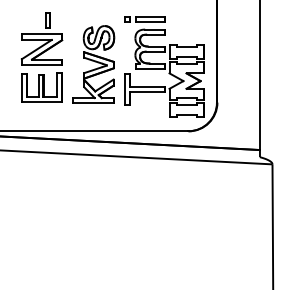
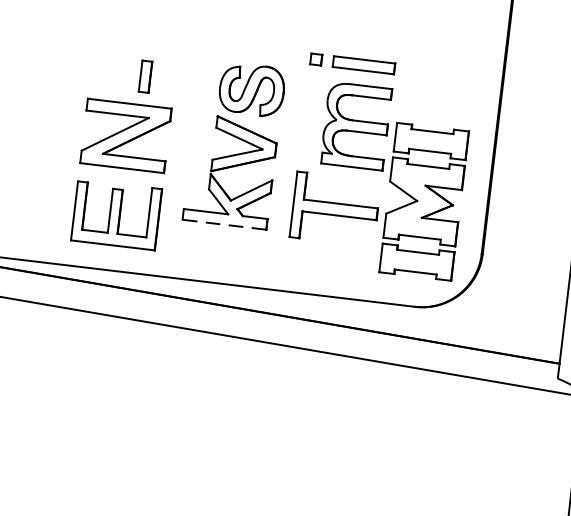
part: (42, 57) -> (125, 152), moved
line: (93, 103) -> (224, 225), solid -> dashed

